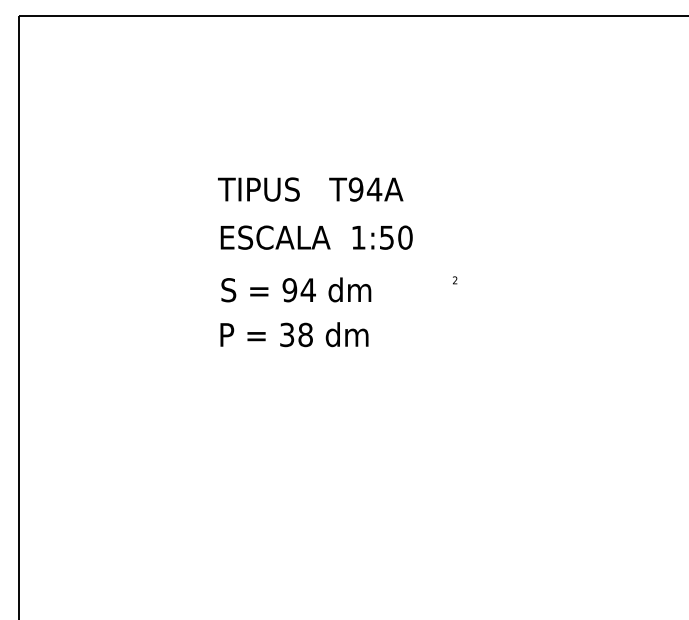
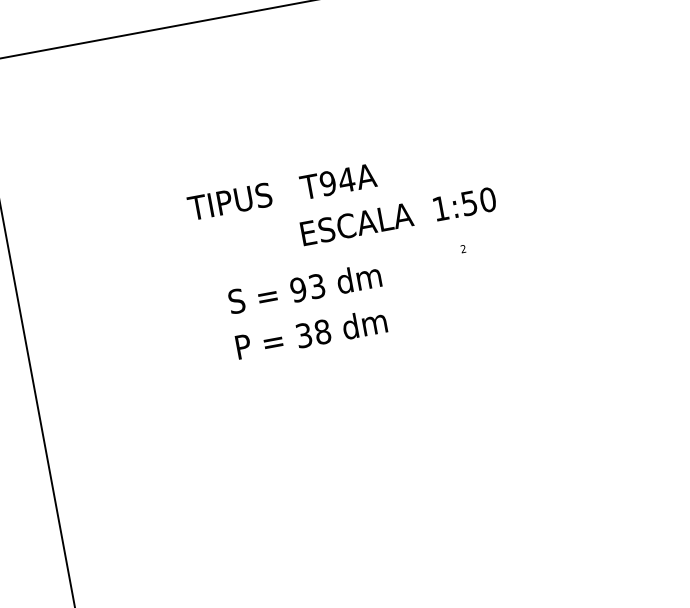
text: (310, 189) -> (282, 191), moved
text: (316, 237) -> (398, 216), moved
text: (307, 290) -> (316, 286), 94 -> 93

